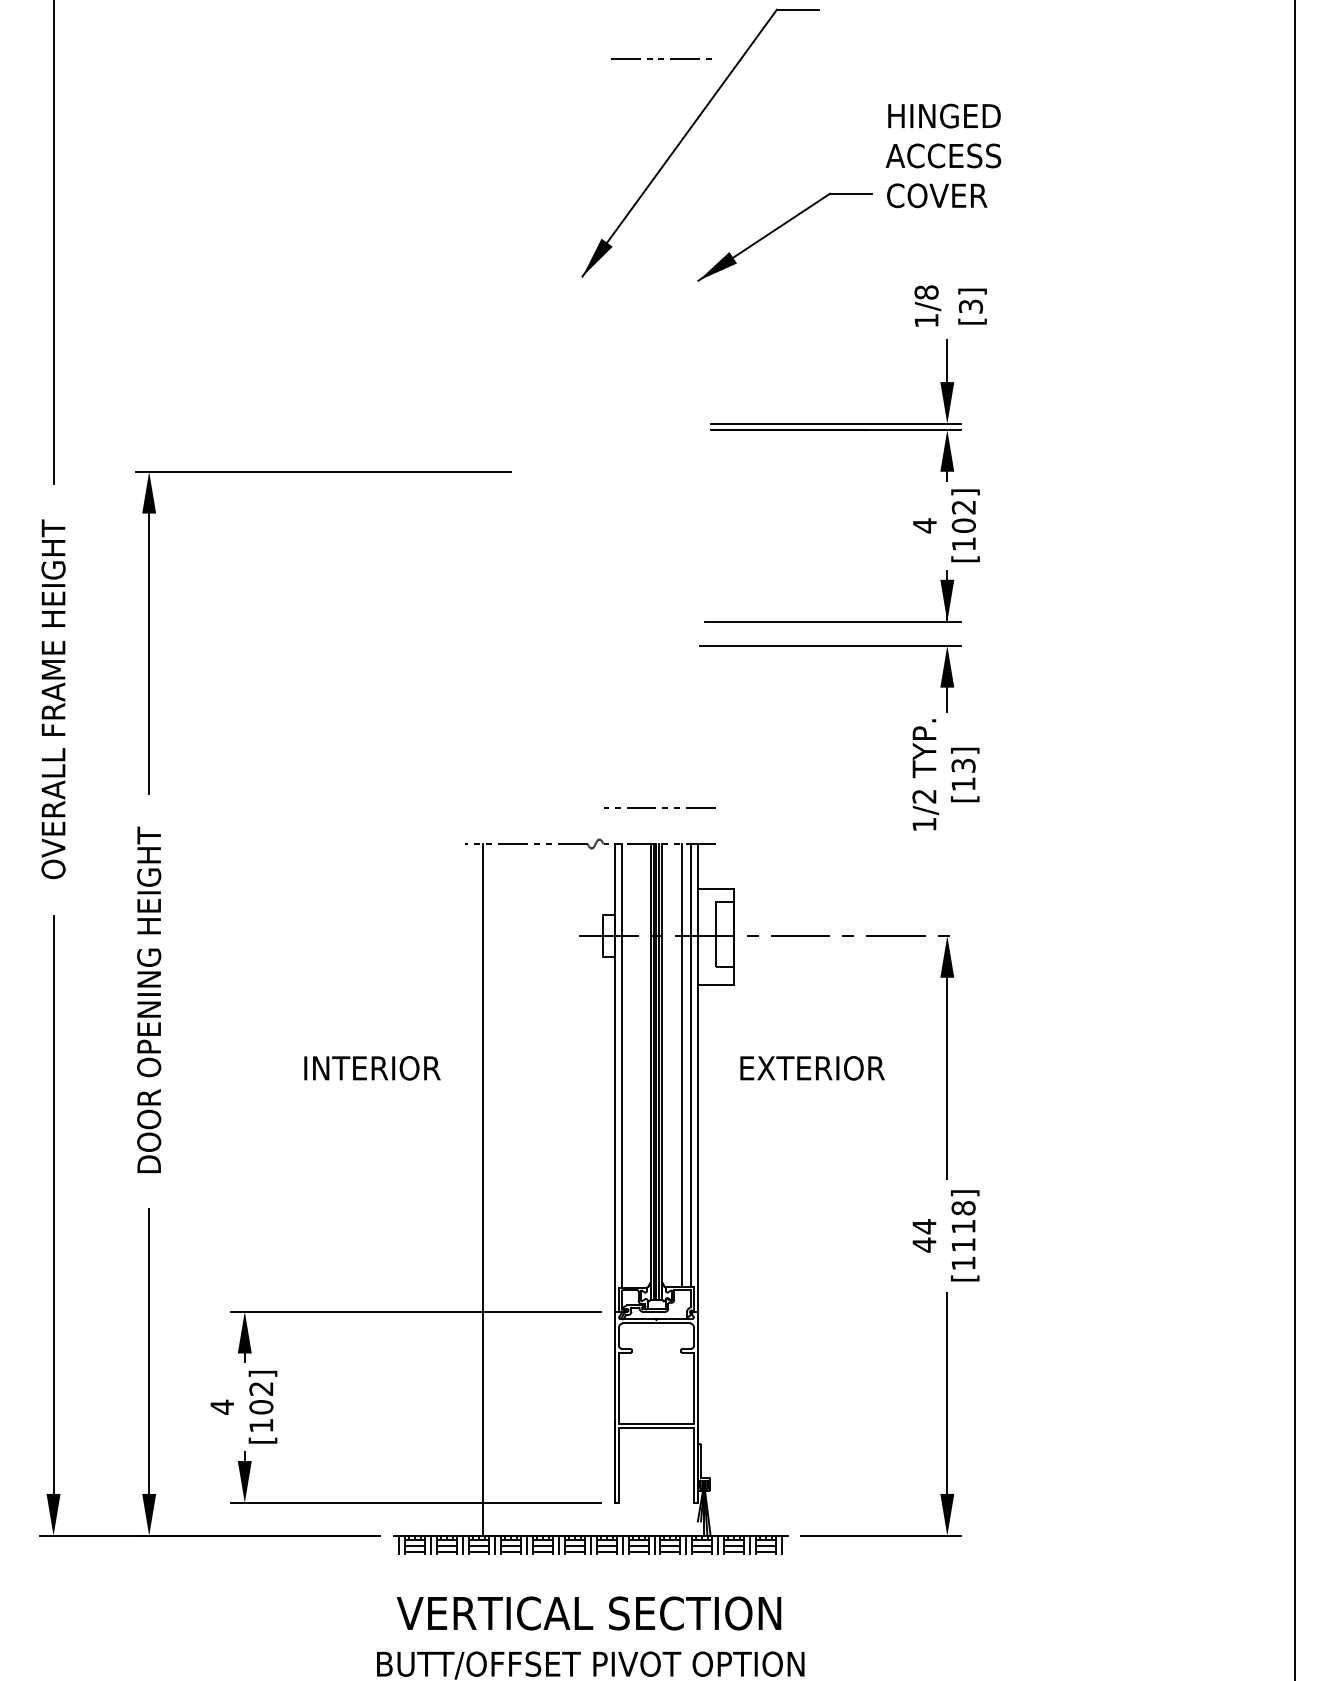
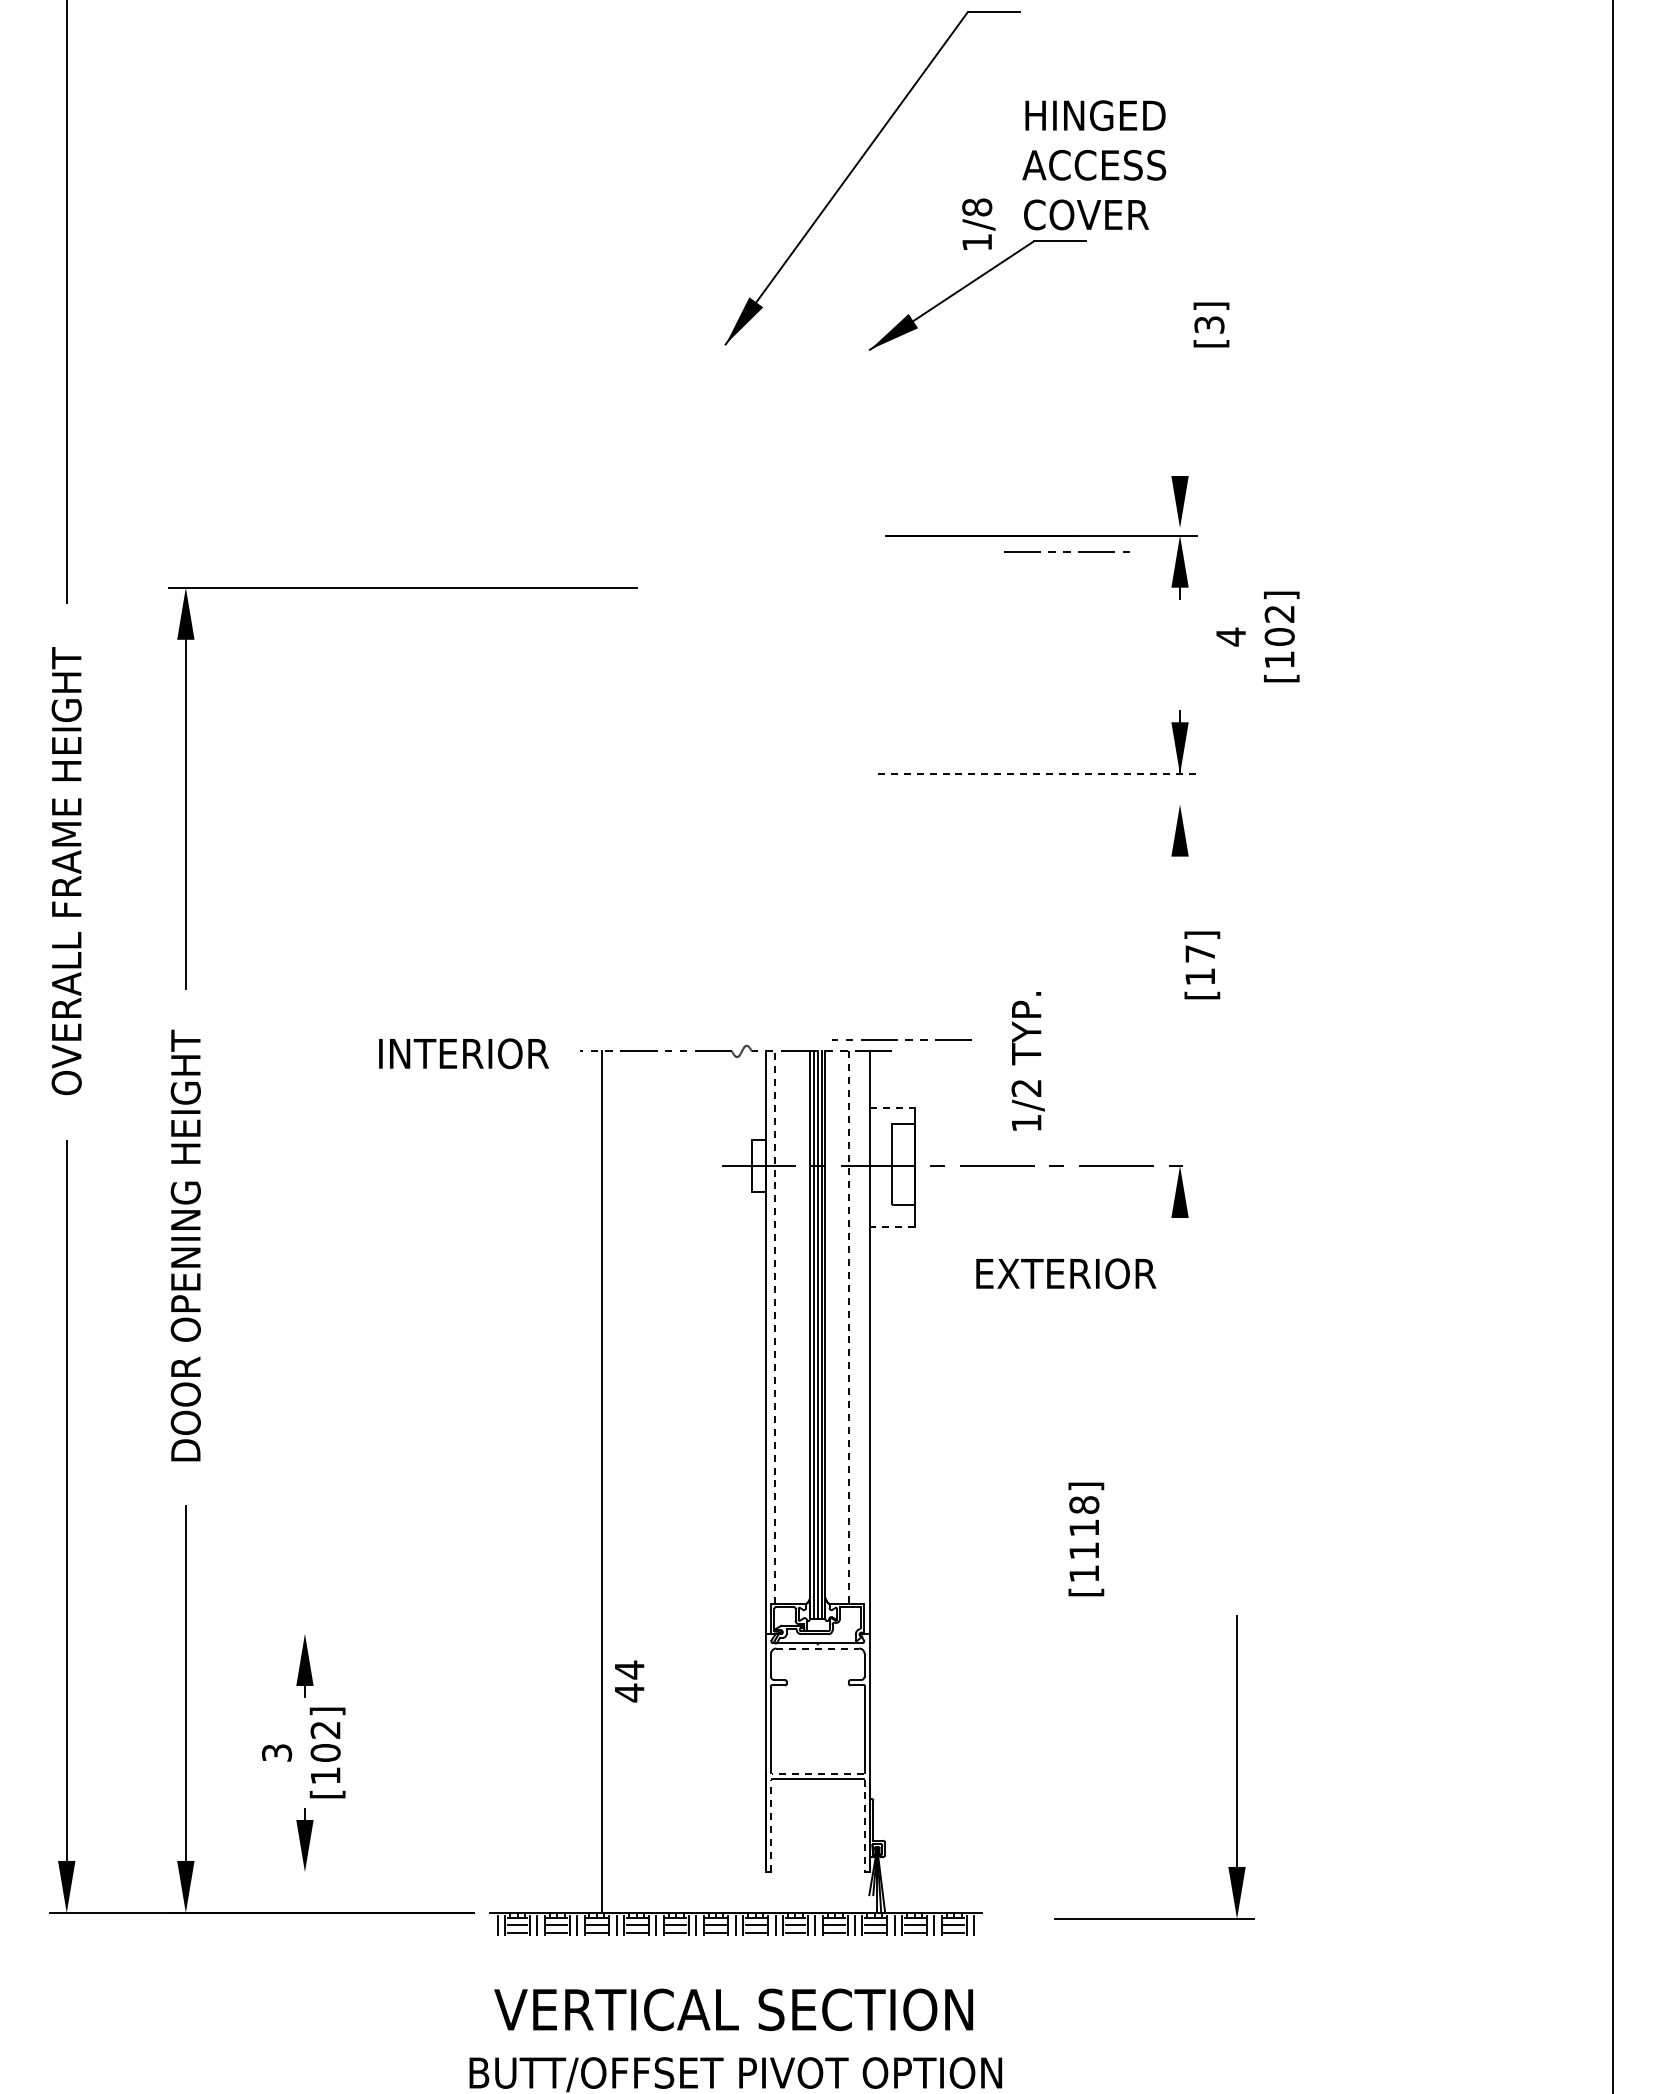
line: (661, 58) -> (1066, 551), moved
text: (943, 156) -> (1094, 165), moved
text: (927, 305) -> (978, 223), moved
text: (972, 306) -> (1211, 324), moved
line: (947, 360) -> (1180, 449), removed
line: (835, 424) -> (1040, 528), removed
text: (946, 525) -> (1257, 636), moved
line: (832, 621) -> (1037, 774), solid -> dashed
line: (829, 645) -> (1033, 804), removed
line: (947, 699) -> (1180, 871), removed
text: (963, 765) -> (1200, 953), [13] -> [17]
text: (925, 775) -> (1027, 1061), moved
line: (656, 807) -> (897, 1039), moved
line: (716, 889) -> (892, 1107), solid -> dashed
line: (715, 984) -> (891, 1226), solid -> dashed
line: (621, 1065) -> (774, 1327), solid -> dashed
line: (690, 1065) -> (860, 1327), removed
line: (681, 1066) -> (848, 1328), solid -> dashed
text: (372, 1068) -> (463, 1053), moved
text: (812, 1068) -> (1066, 1273), moved
line: (947, 1078) -> (1180, 1343), removed
text: (924, 1235) -> (629, 1681), moved
text: (965, 1235) -> (1086, 1539), moved
line: (416, 1311) -> (518, 1633), removed
line: (657, 1323) -> (818, 1648), solid -> dashed
text: (222, 1406) -> (277, 1752), 4 -> 3
part: (946, 1414) -> (1236, 1767), moved
line: (656, 1423) -> (817, 1773), solid -> dashed
line: (619, 1465) -> (771, 1825), solid -> dashed
line: (693, 1466) -> (864, 1826), solid -> dashed
line: (416, 1503) -> (518, 1872), removed

